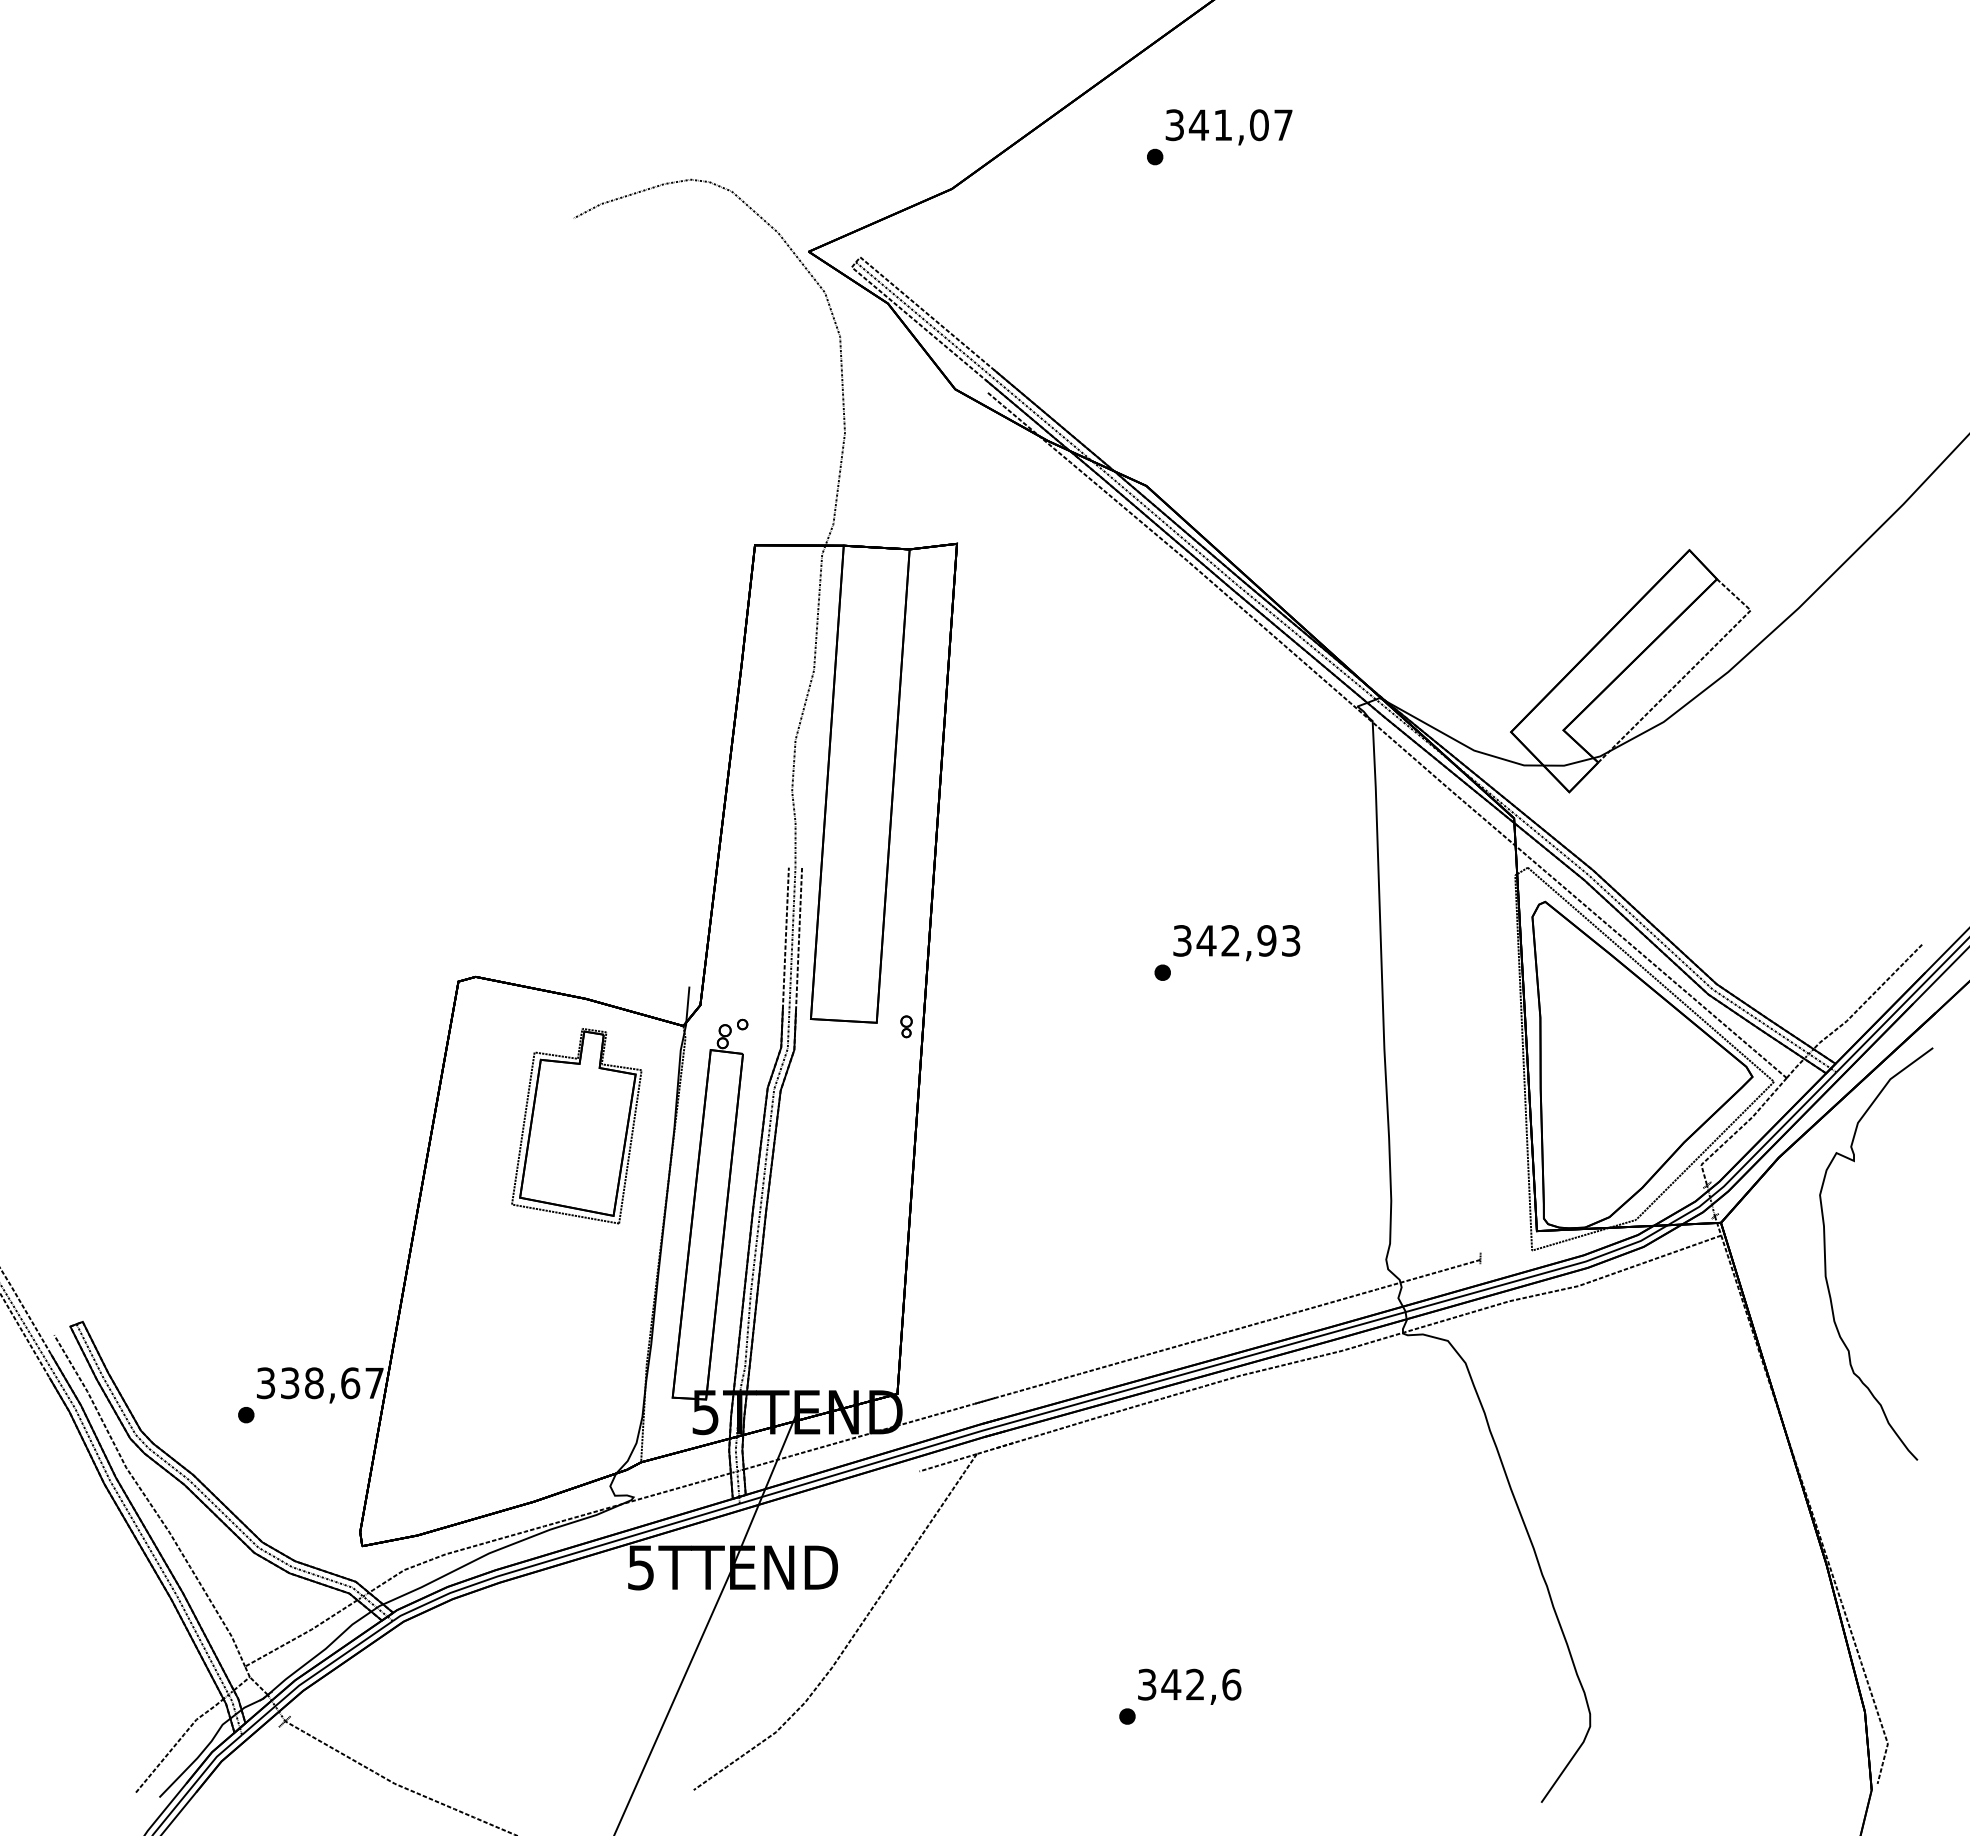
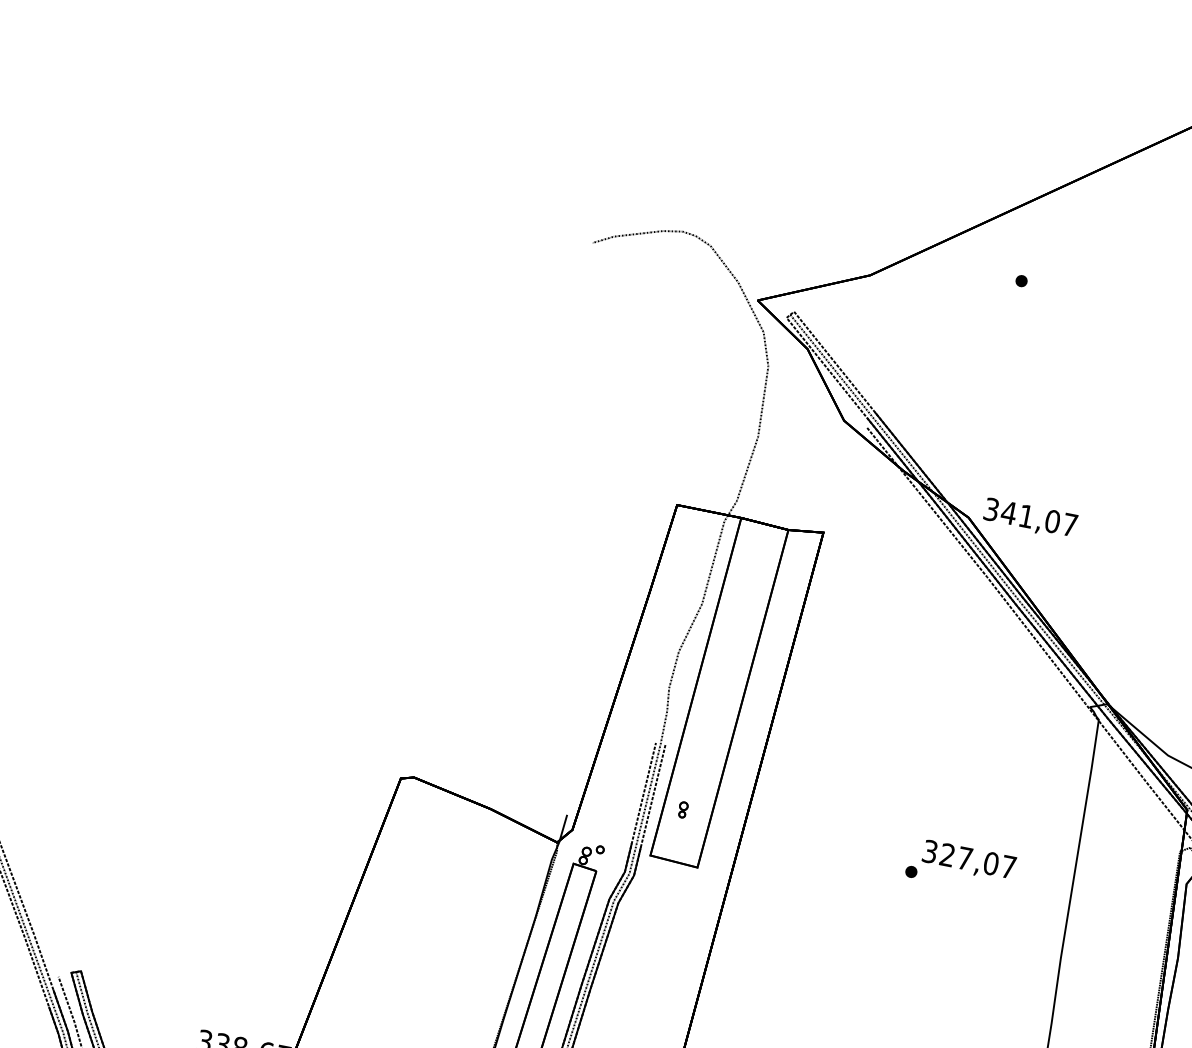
text: (1228, 127) -> (1030, 518), moved
text: (1248, 940) -> (977, 860), 342,93 -> 327,07
part: (906, 1026) -> (683, 809), moved
part: (576, 1126) -> (465, 899), removed

